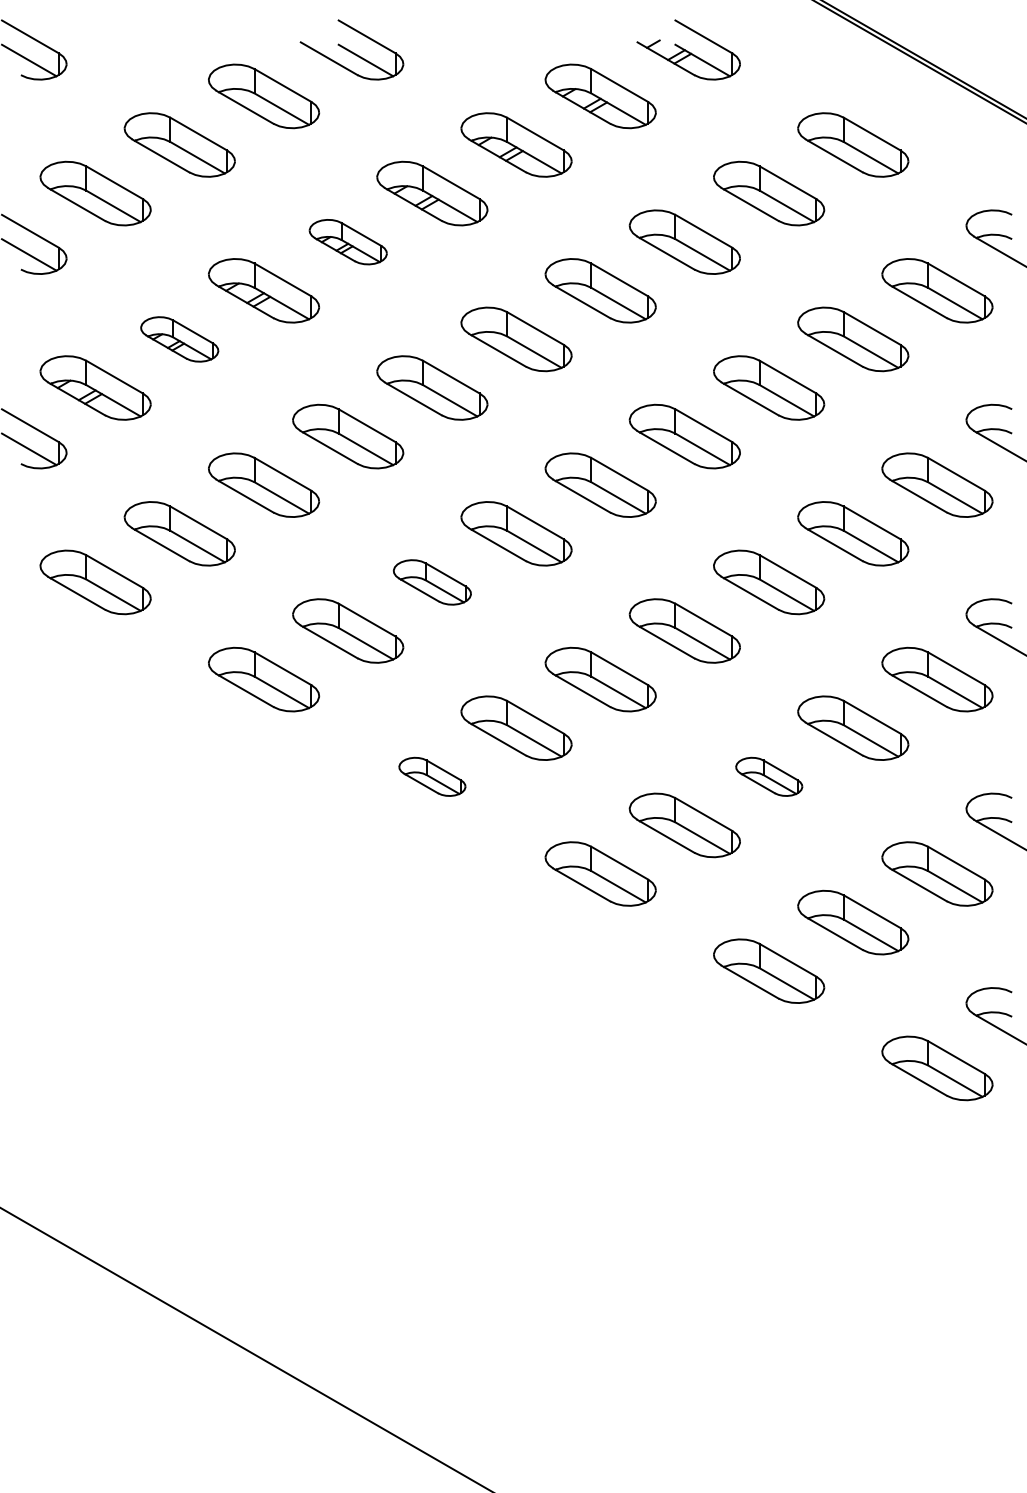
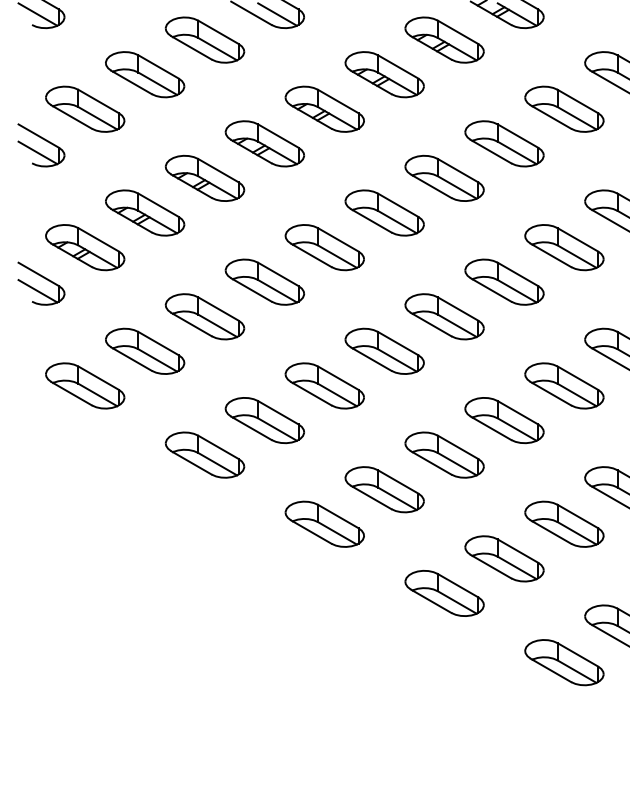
part: (348, 241) -> (265, 143), size x1.43
part: (179, 339) -> (144, 213), size x1.43
part: (432, 582) -> (324, 386), size x1.43
part: (432, 776) -> (324, 524), size x1.67
part: (769, 776) -> (564, 524), size x1.67

